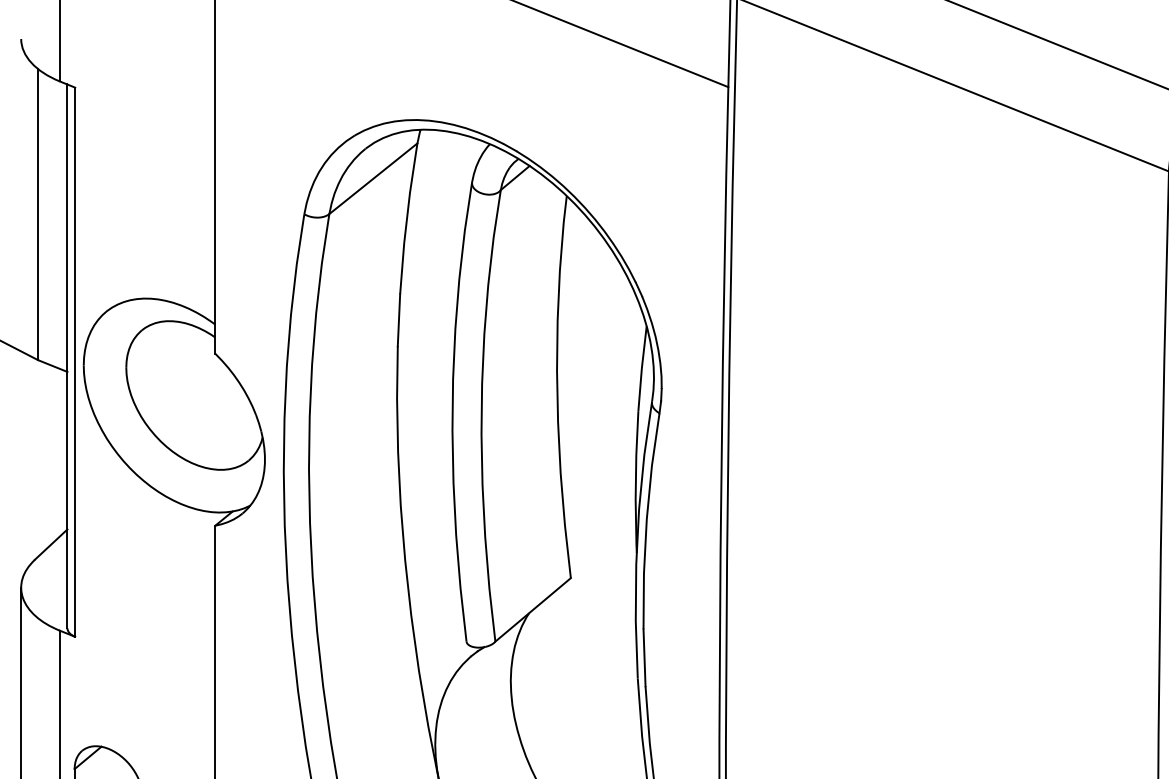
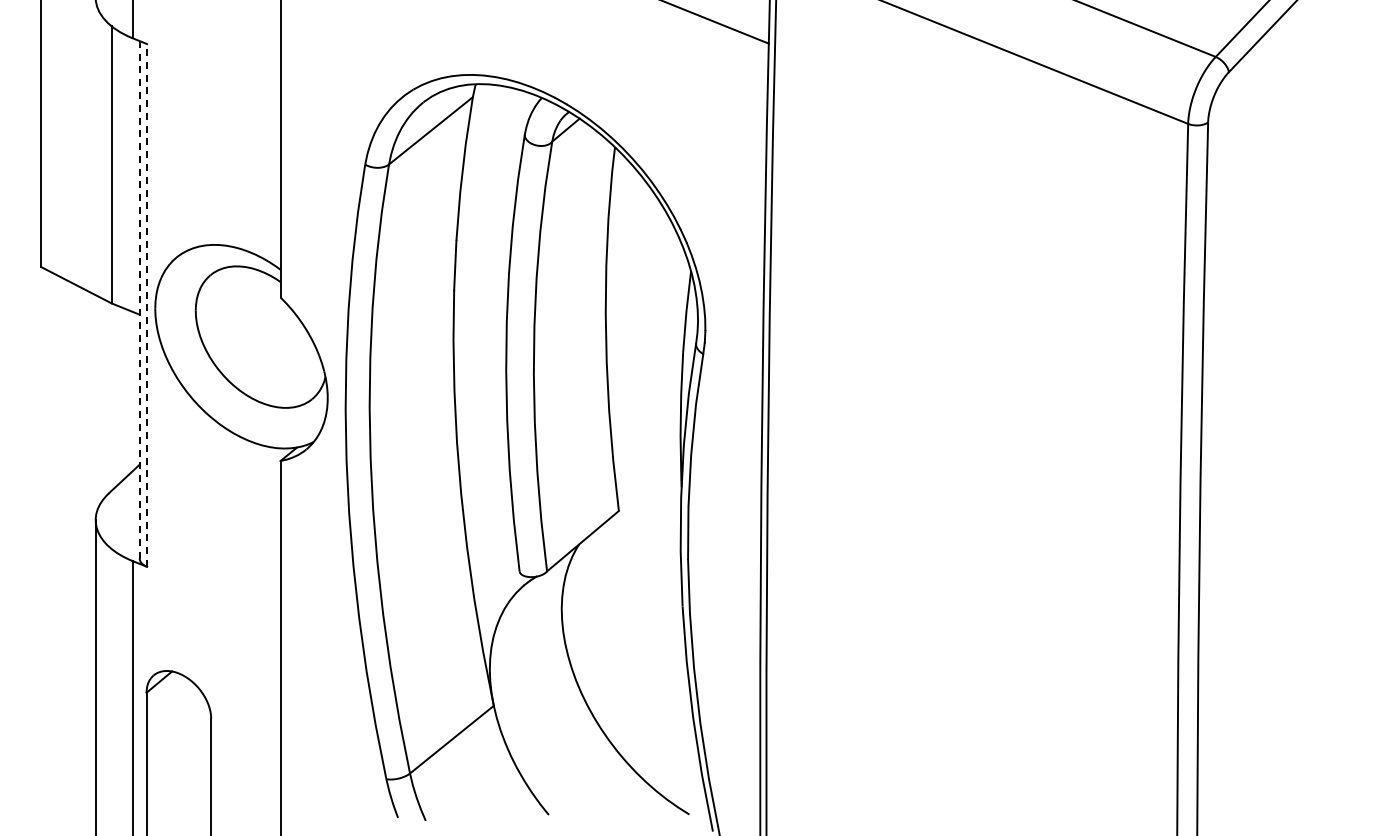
line: (67, 355) -> (139, 299), solid -> dashed
line: (75, 361) -> (147, 304), solid -> dashed

